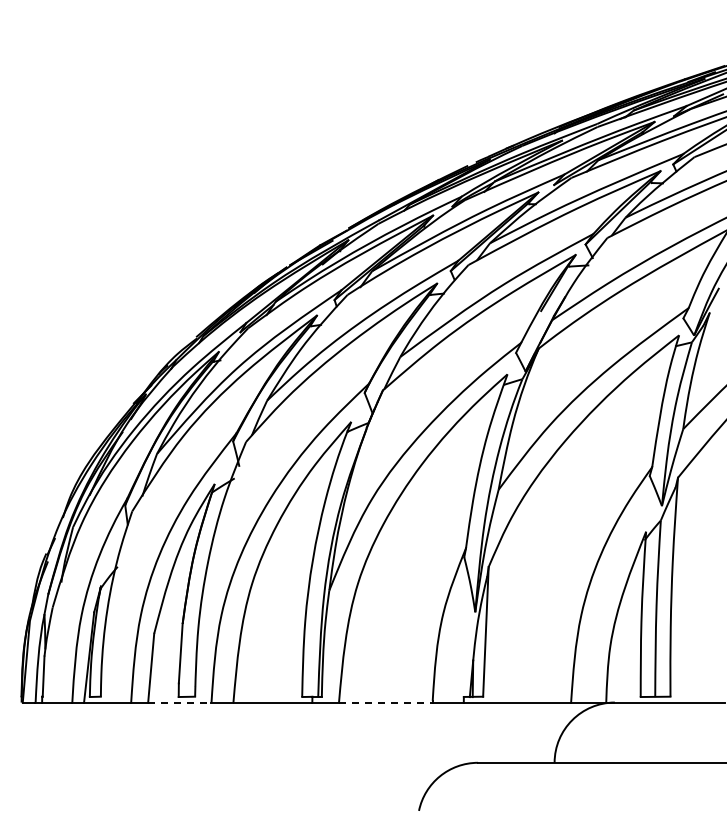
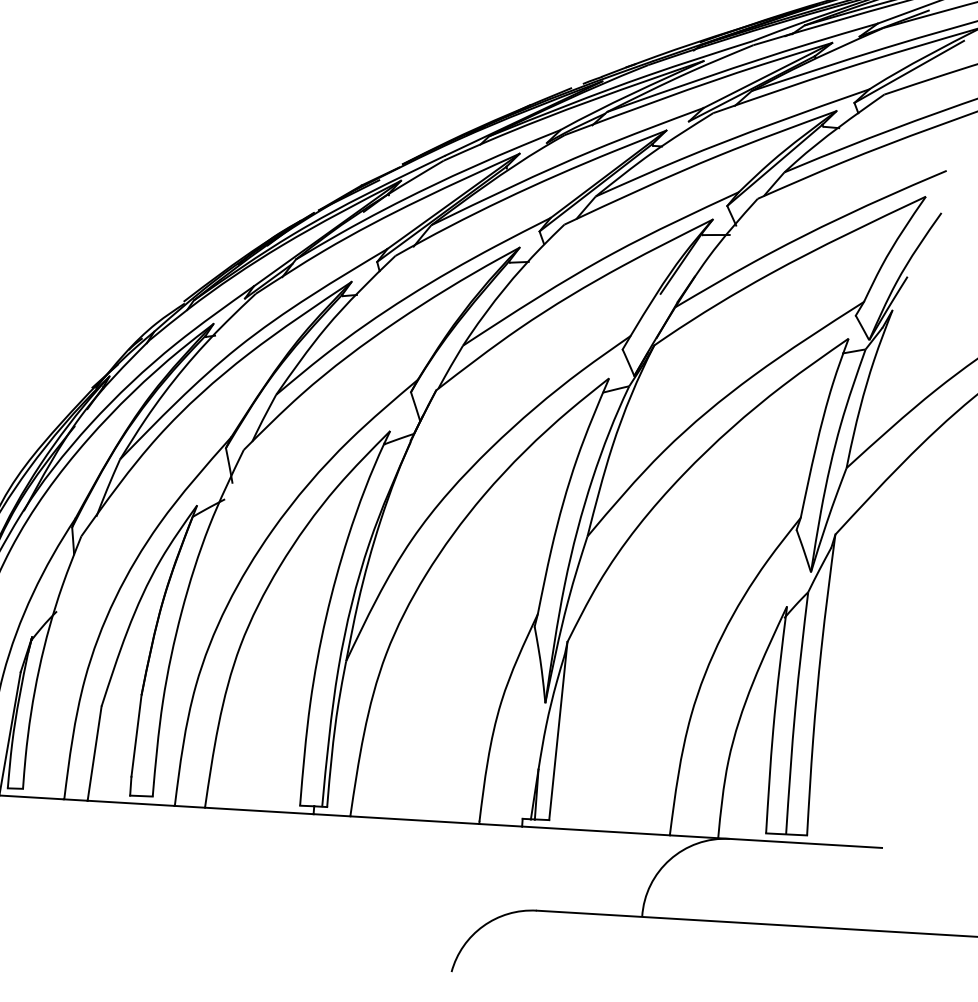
line: (179, 702) -> (130, 803), dashed -> solid
line: (386, 702) -> (415, 820), dashed -> solid

